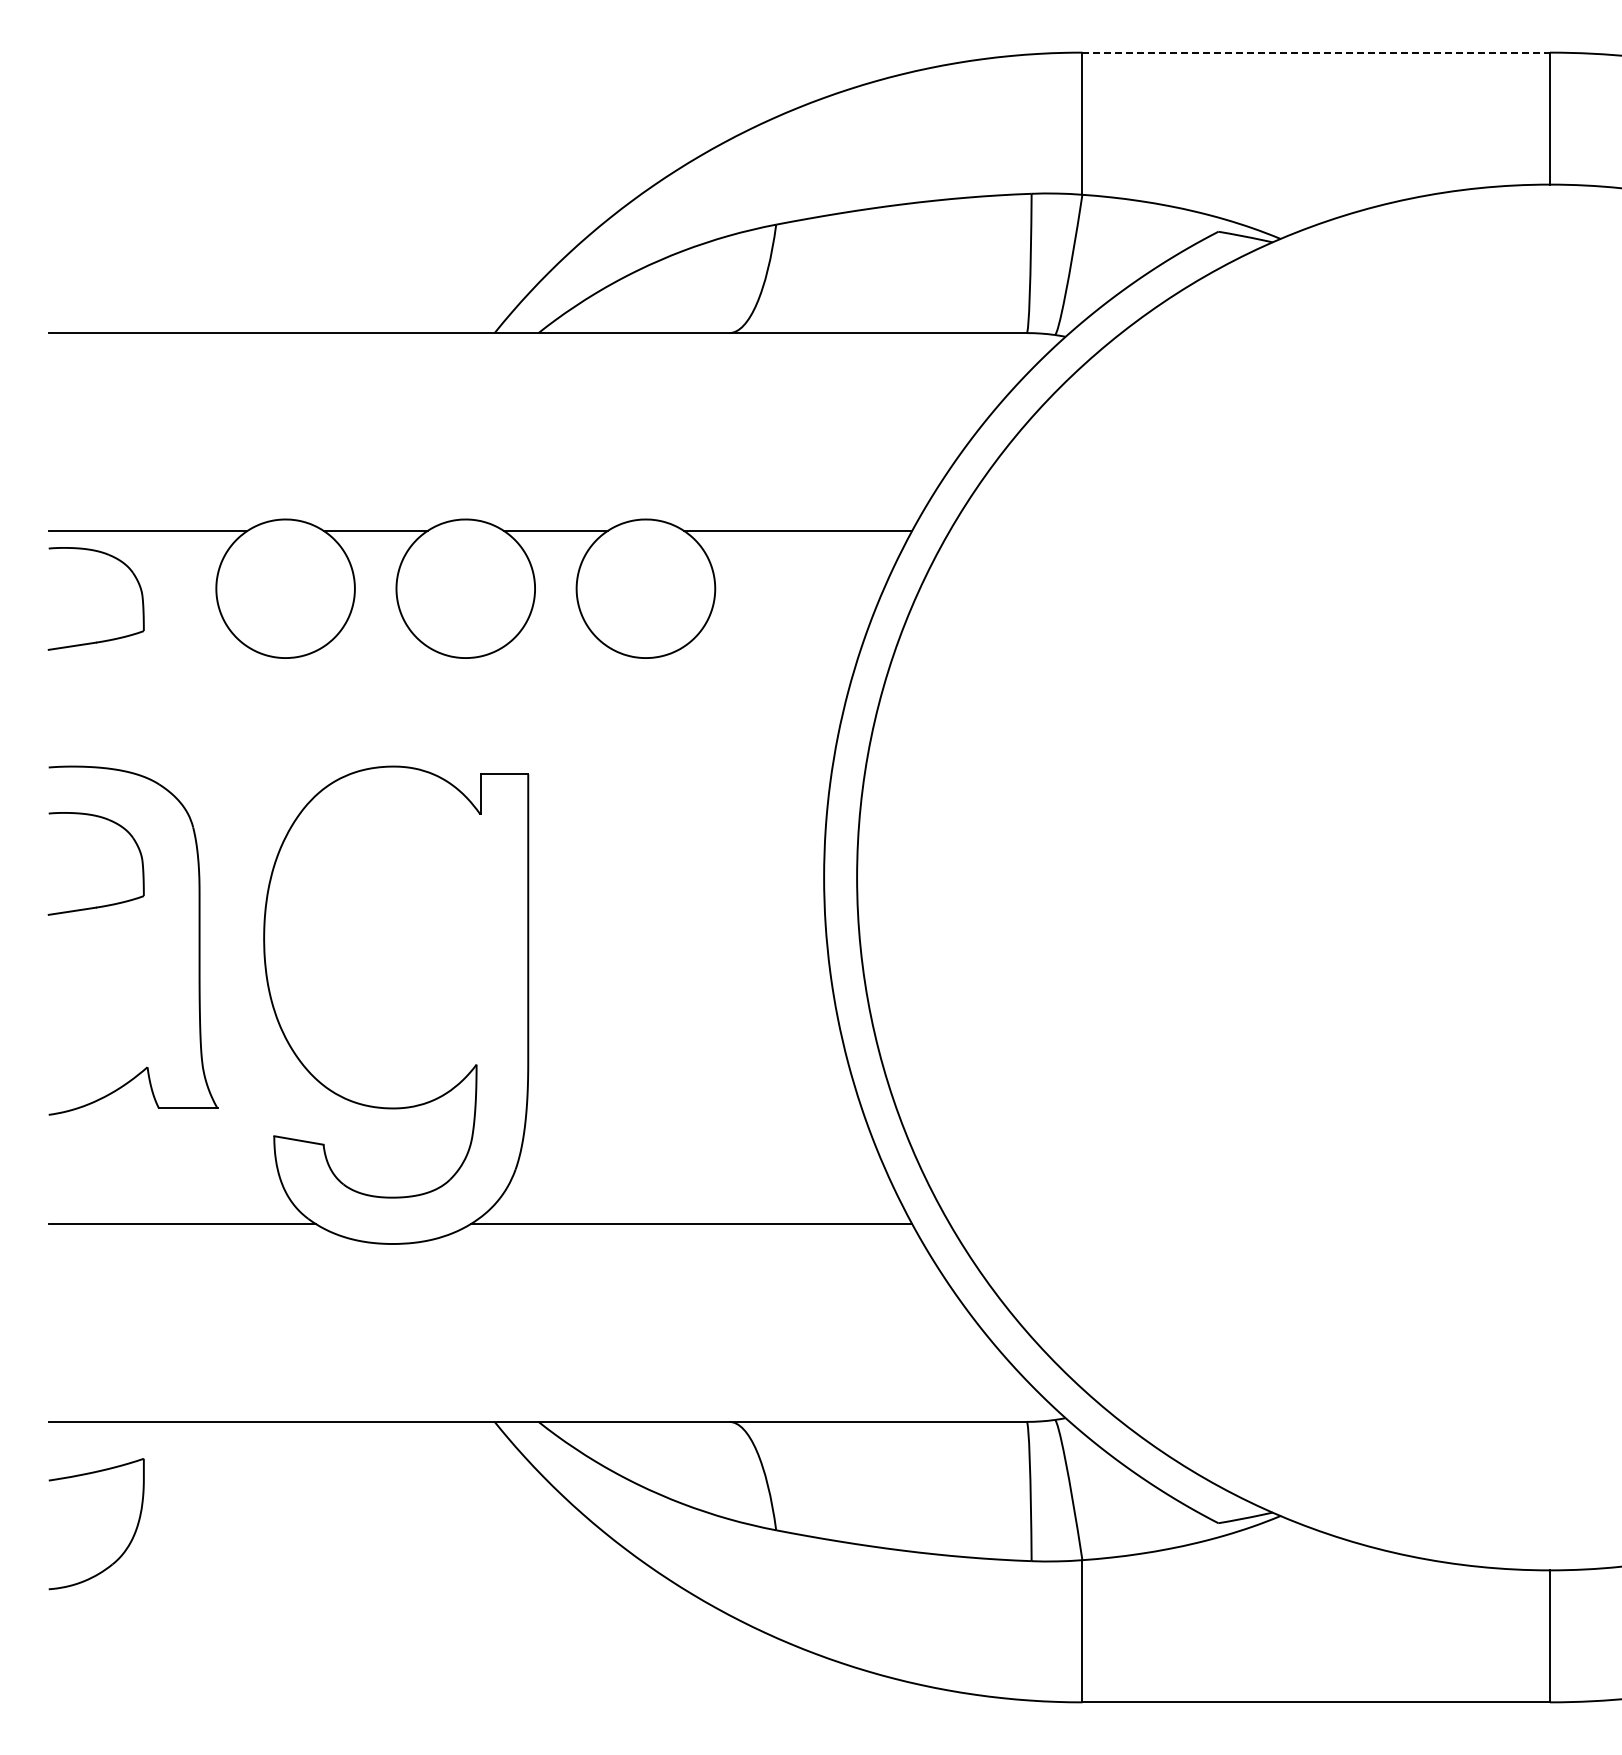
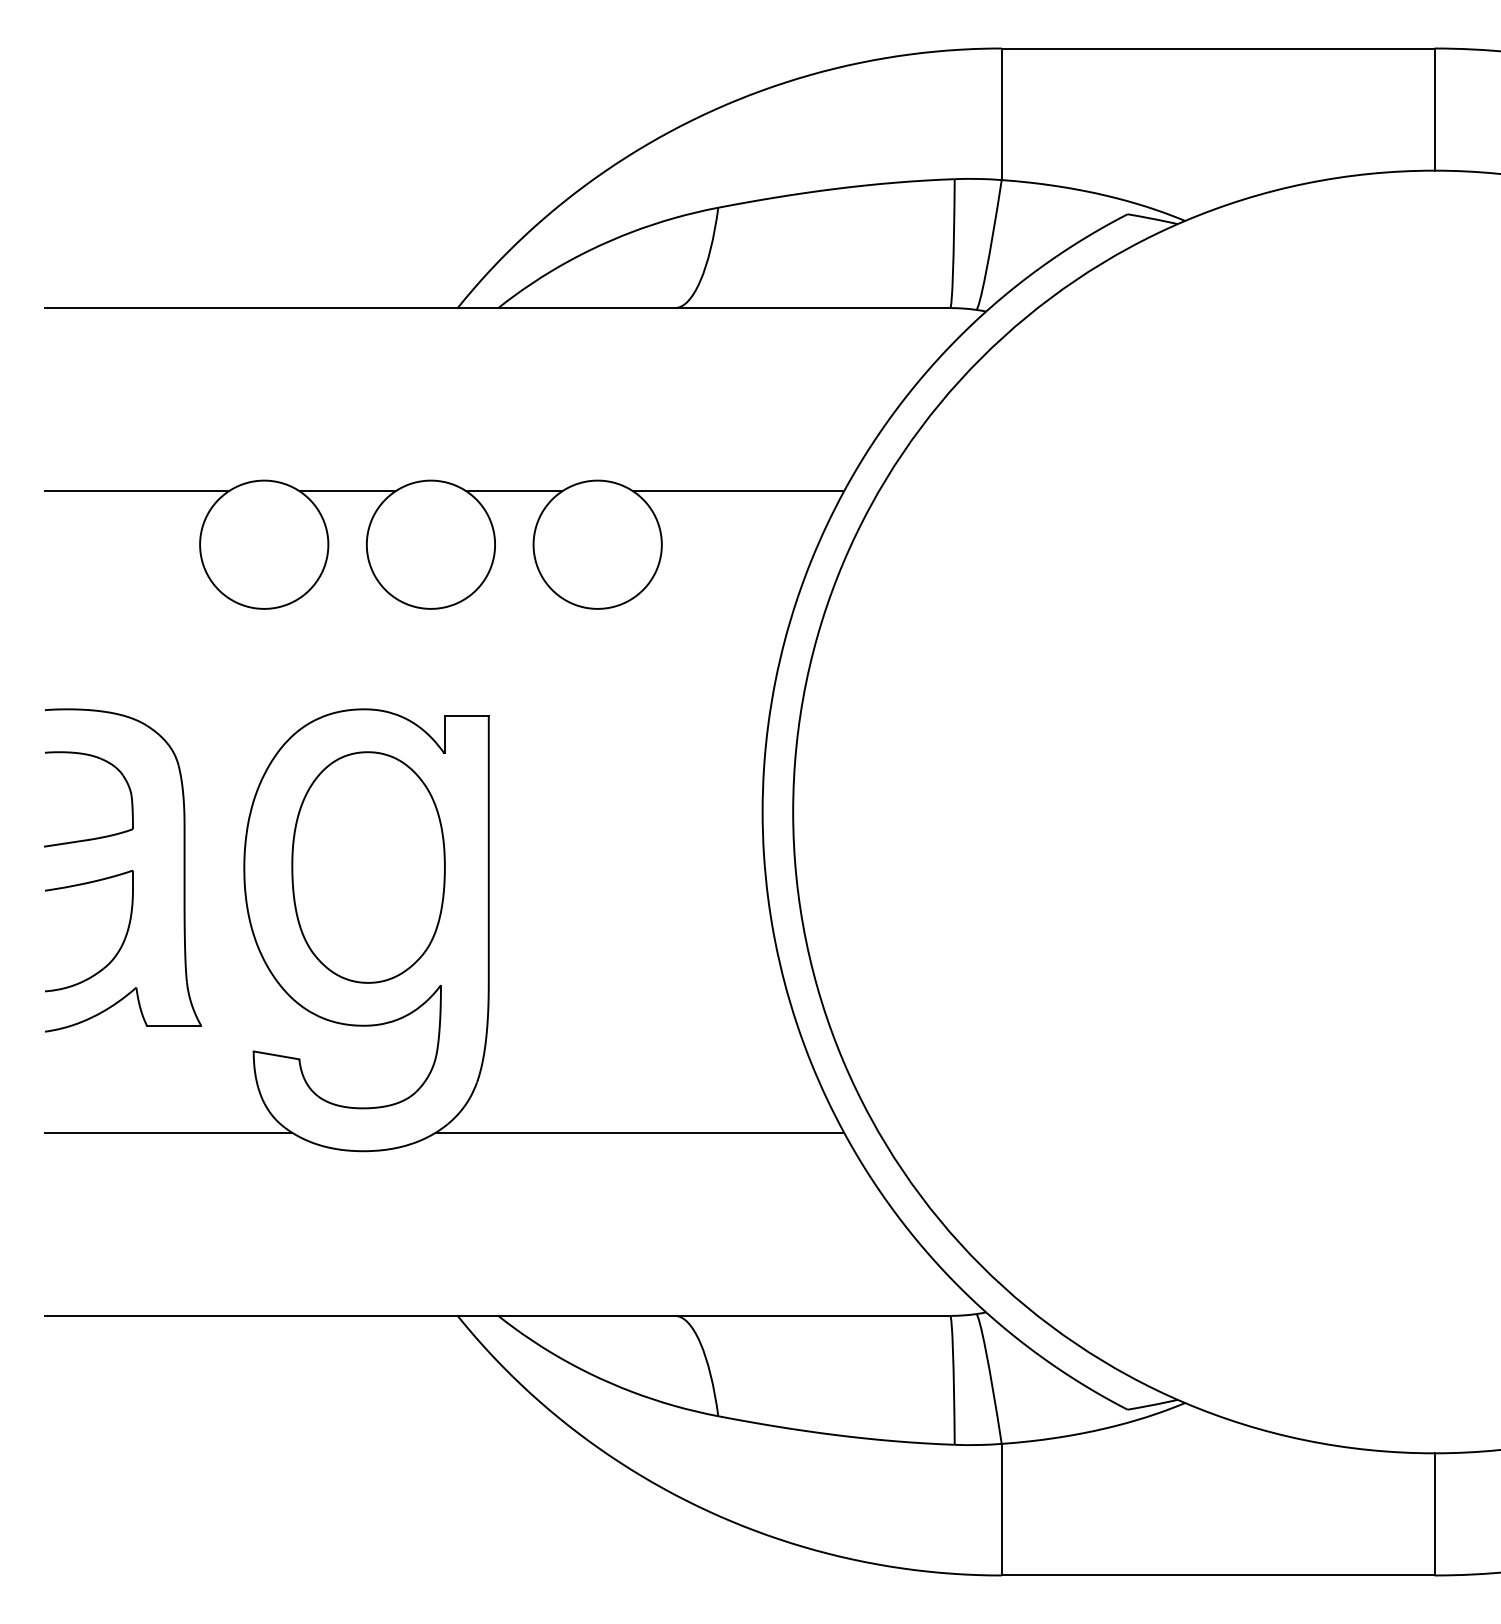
line: (1316, 52) -> (1218, 48), dashed -> solid
part: (101, 640) -> (93, 592), removed
part: (398, 937) -> (368, 867), added
part: (127, 1545) -> (117, 950), moved

